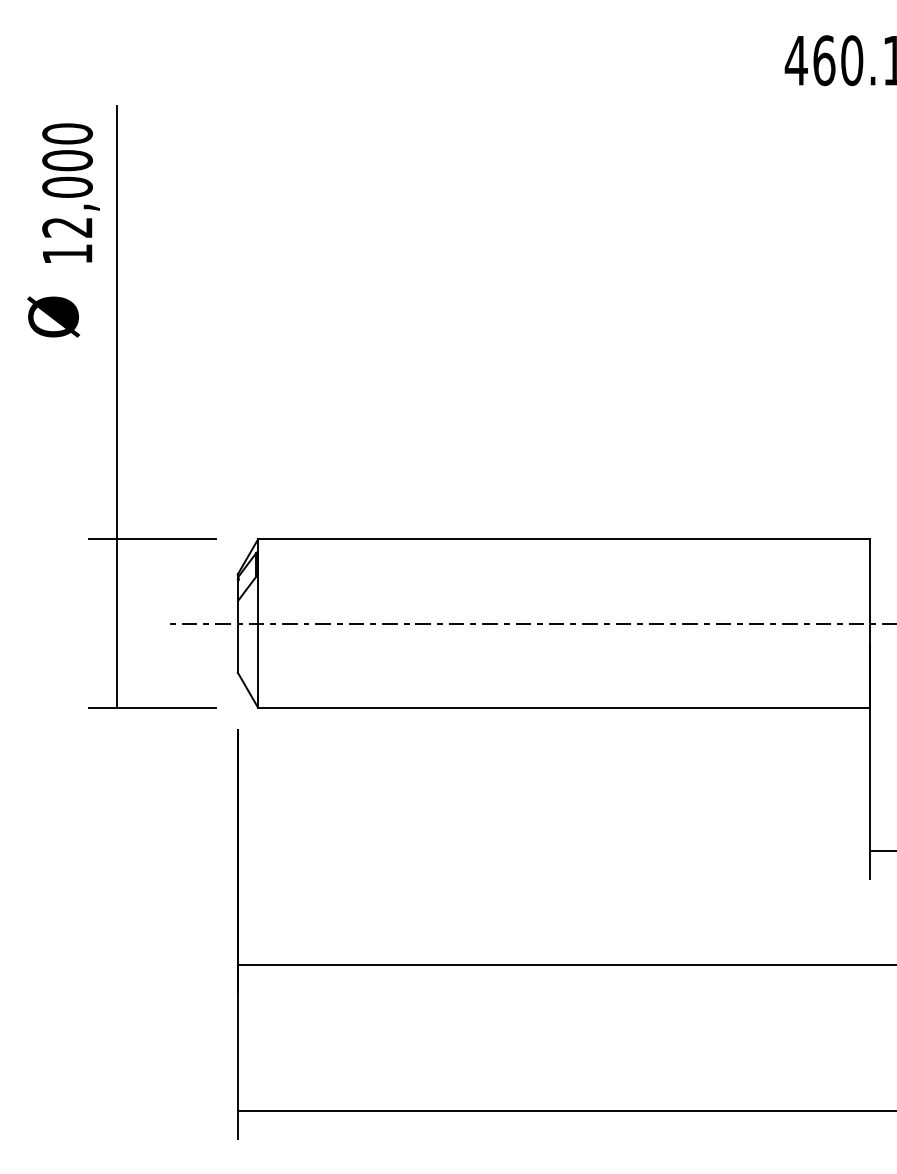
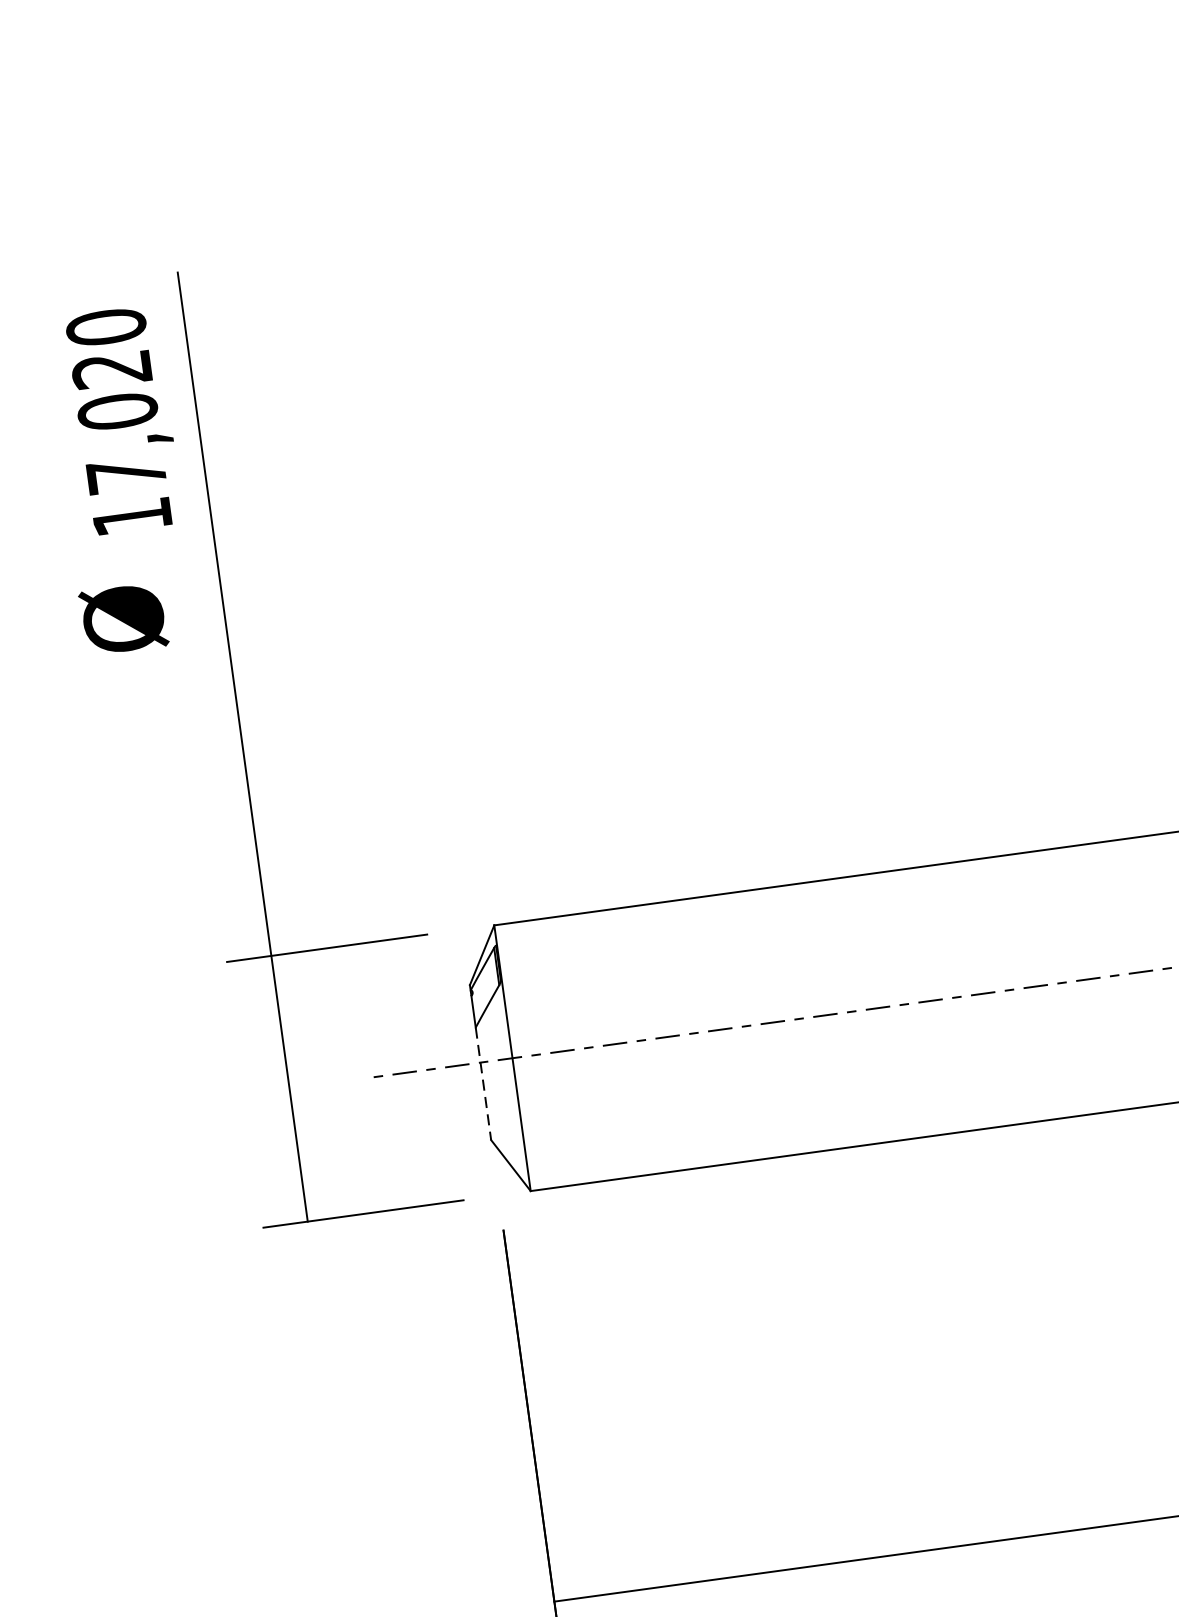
text: (67, 193) -> (119, 421), 12,000 -> 17,020
line: (237, 637) -> (483, 1084), solid -> dashed

